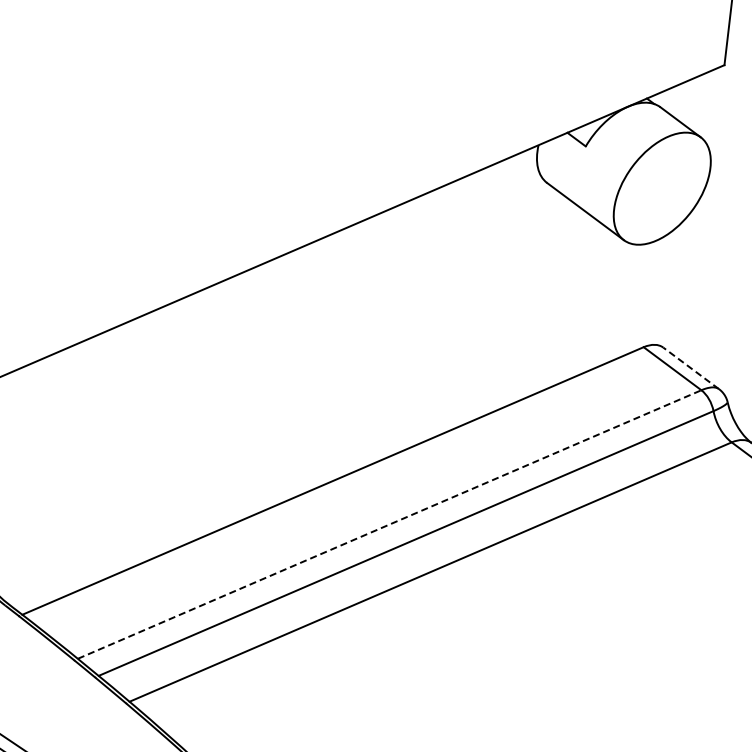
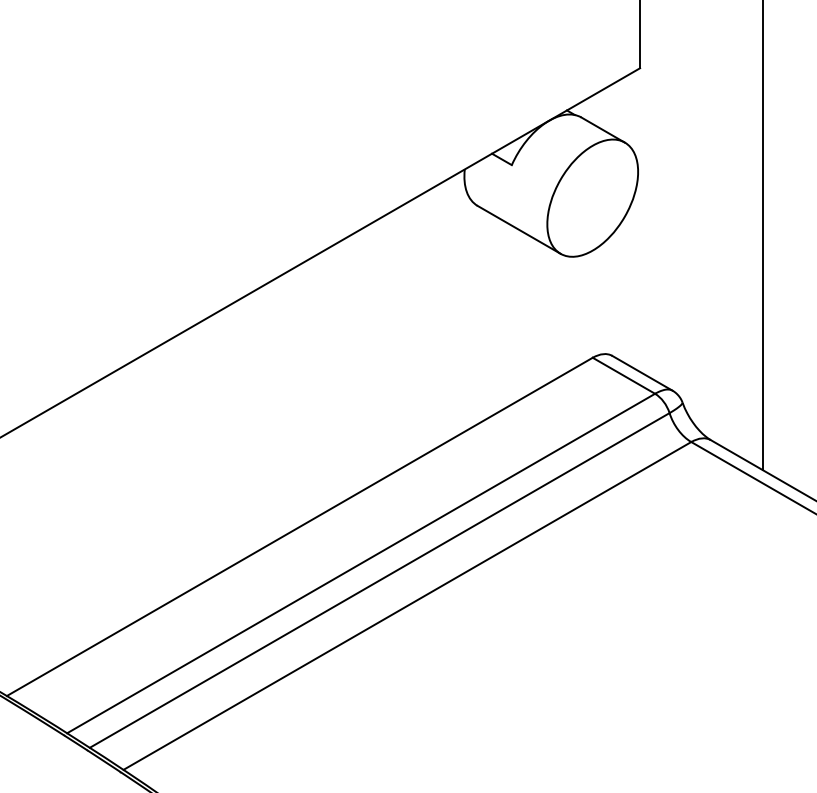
line: (691, 368) -> (642, 373), dashed -> solid
line: (390, 524) -> (361, 563), dashed -> solid

